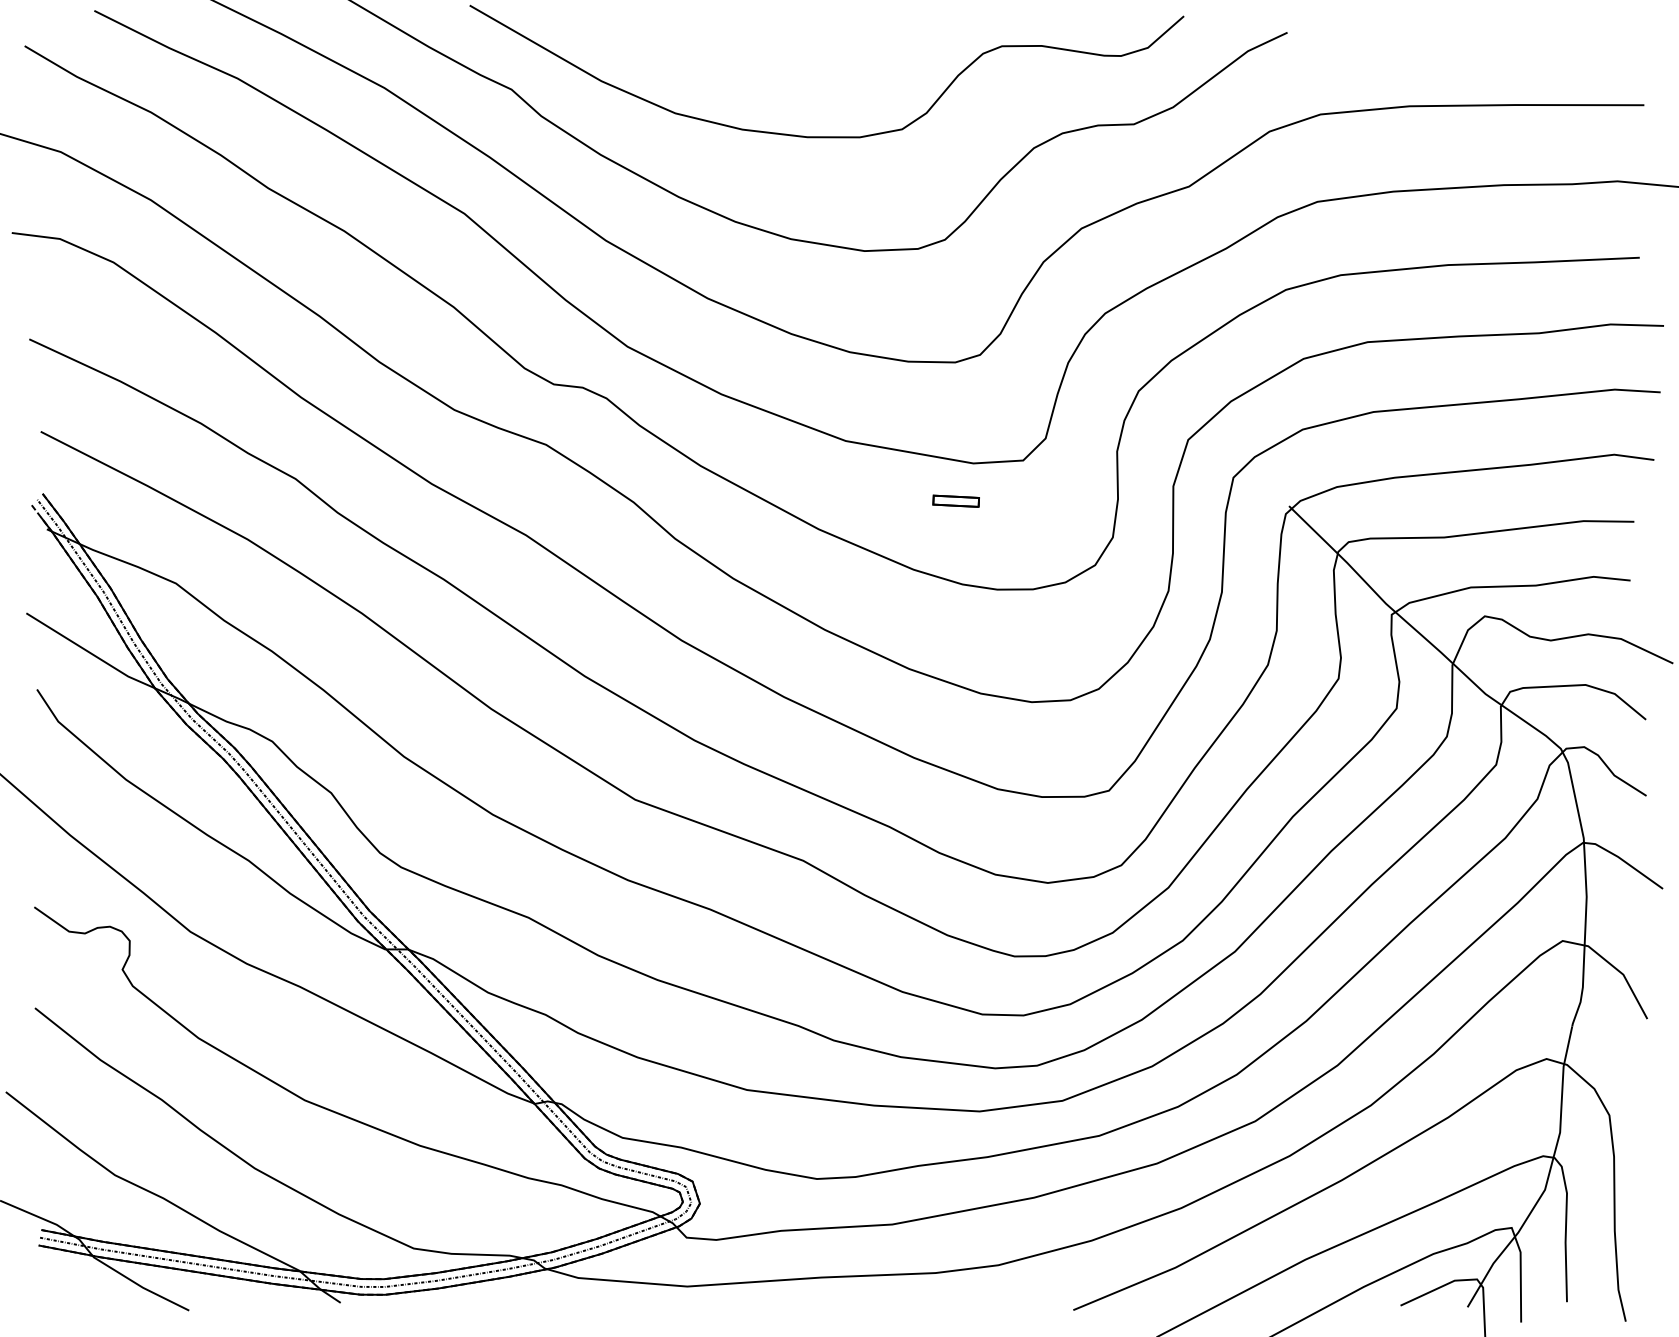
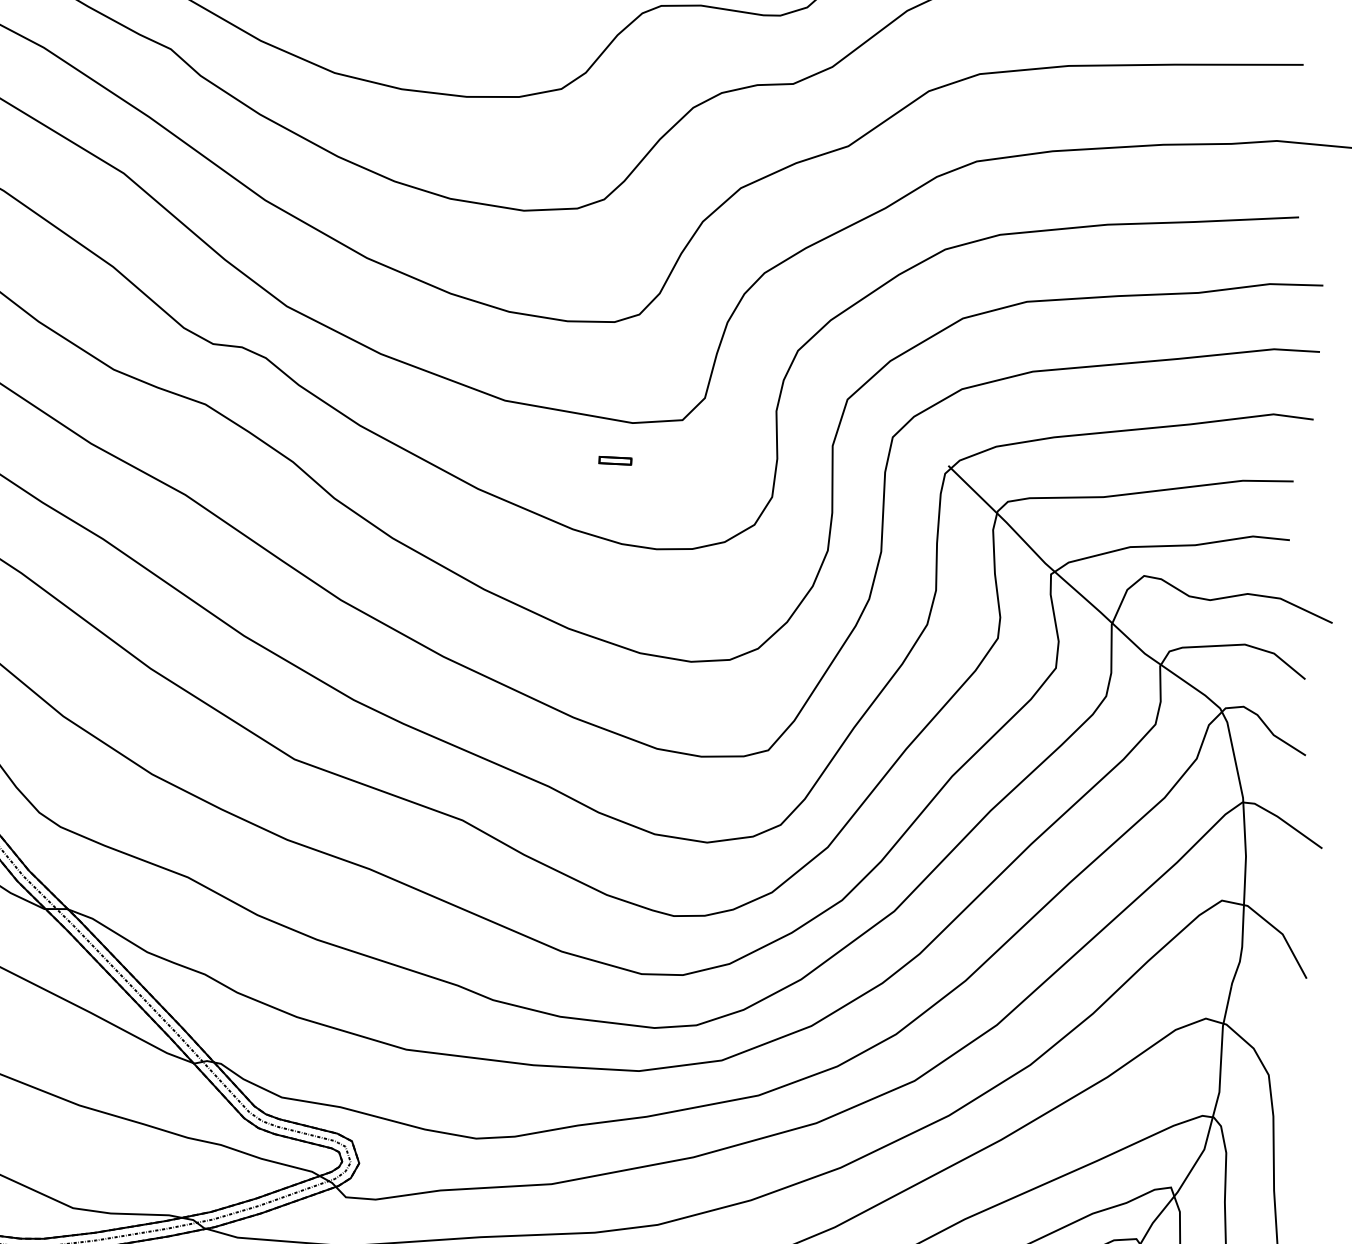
part: (955, 500) -> (614, 460), size x0.7

